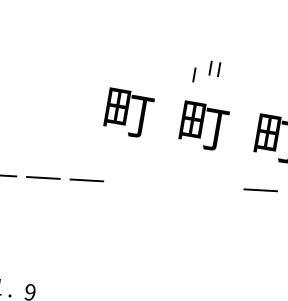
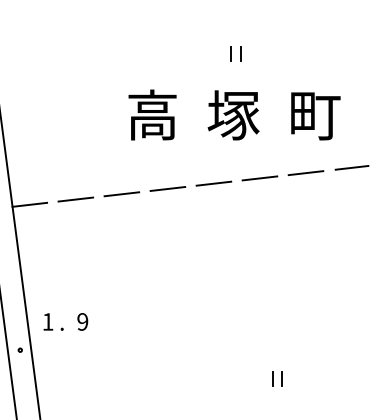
line: (194, 74) -> (215, 63), removed
text: (128, 111) -> (153, 114), 町 -> 高
text: (202, 125) -> (233, 115), 町 -> 塚
line: (130, 182) -> (167, 188), added
line: (173, 185) -> (213, 183), added
line: (216, 187) -> (259, 178), added

